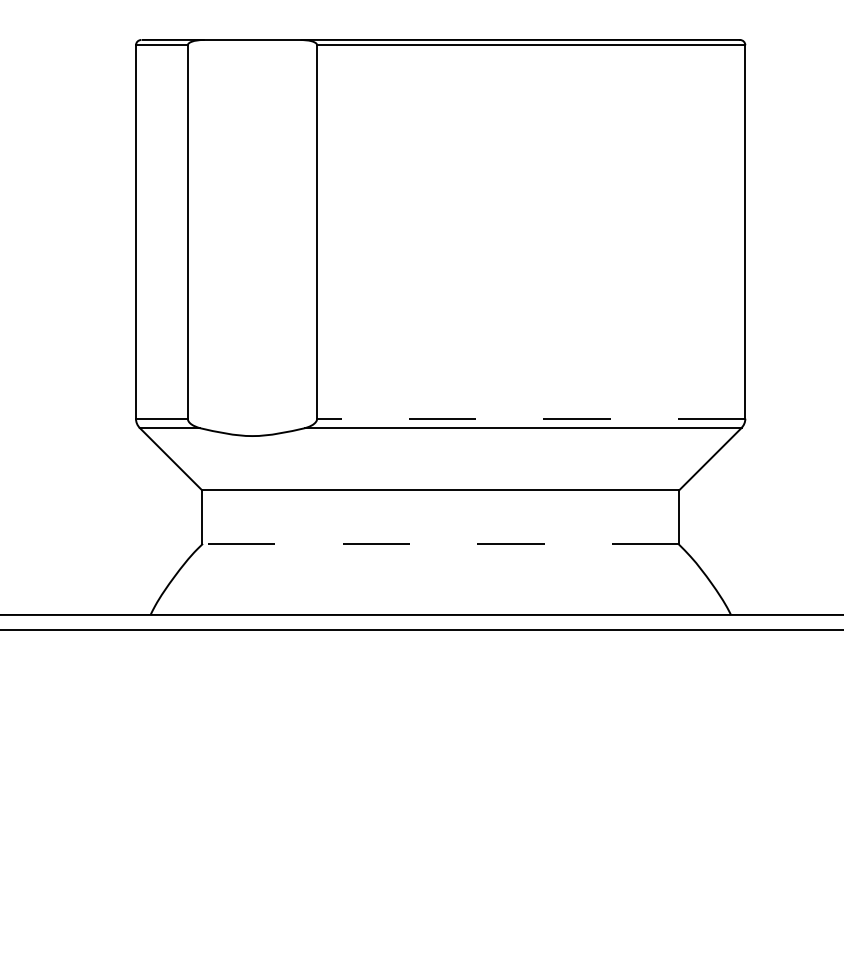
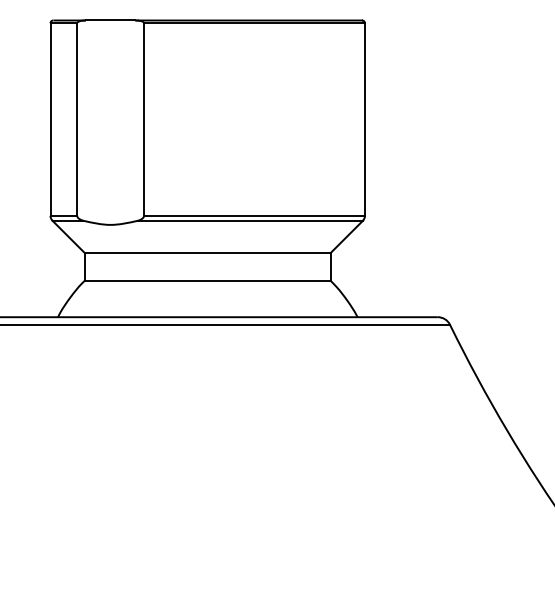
line: (529, 417) -> (253, 215), dashed -> solid
line: (440, 543) -> (207, 280), dashed -> solid

